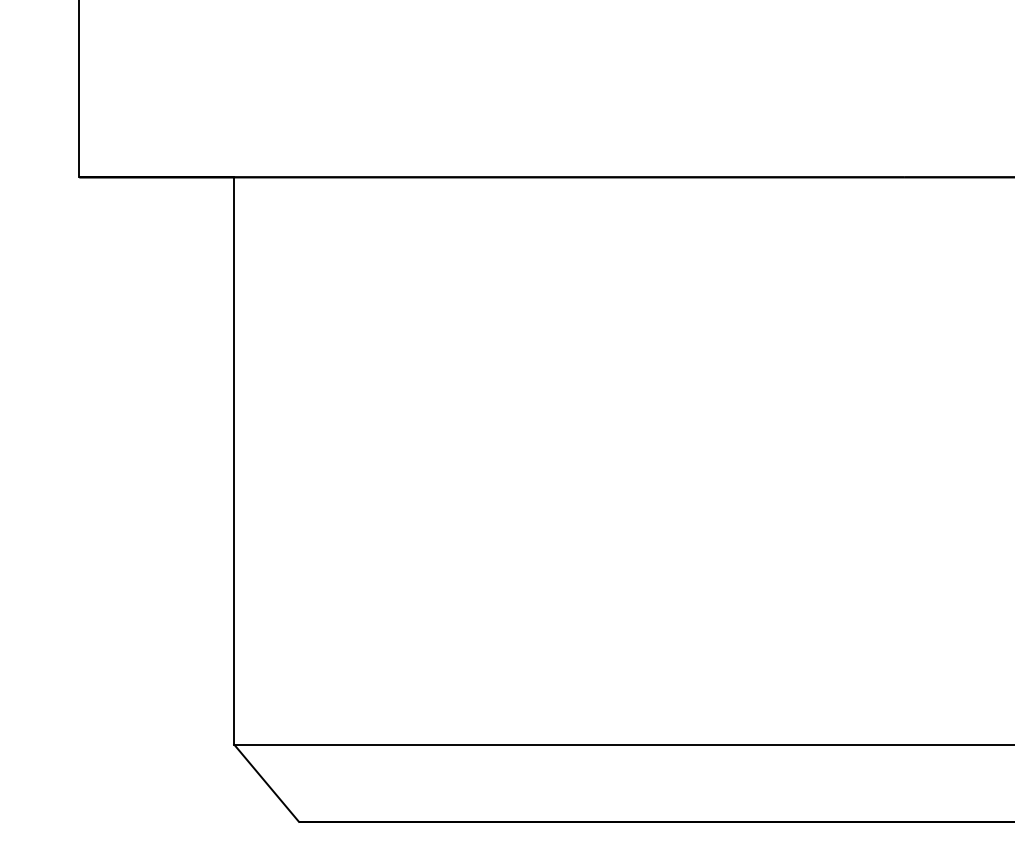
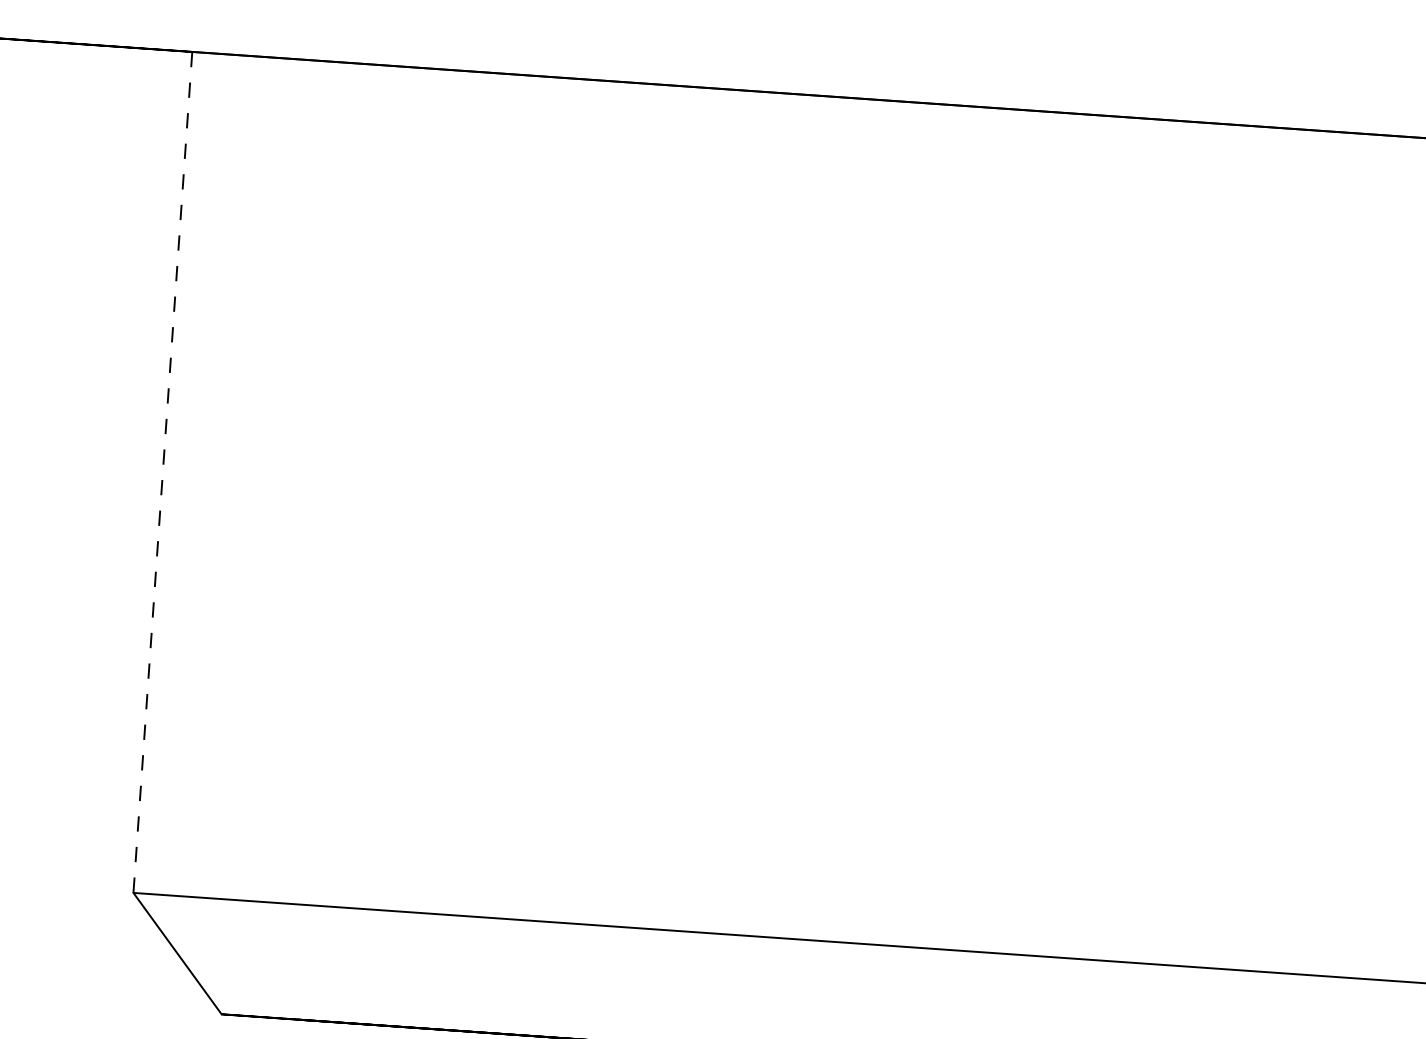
line: (234, 460) -> (163, 471), solid -> dashed

